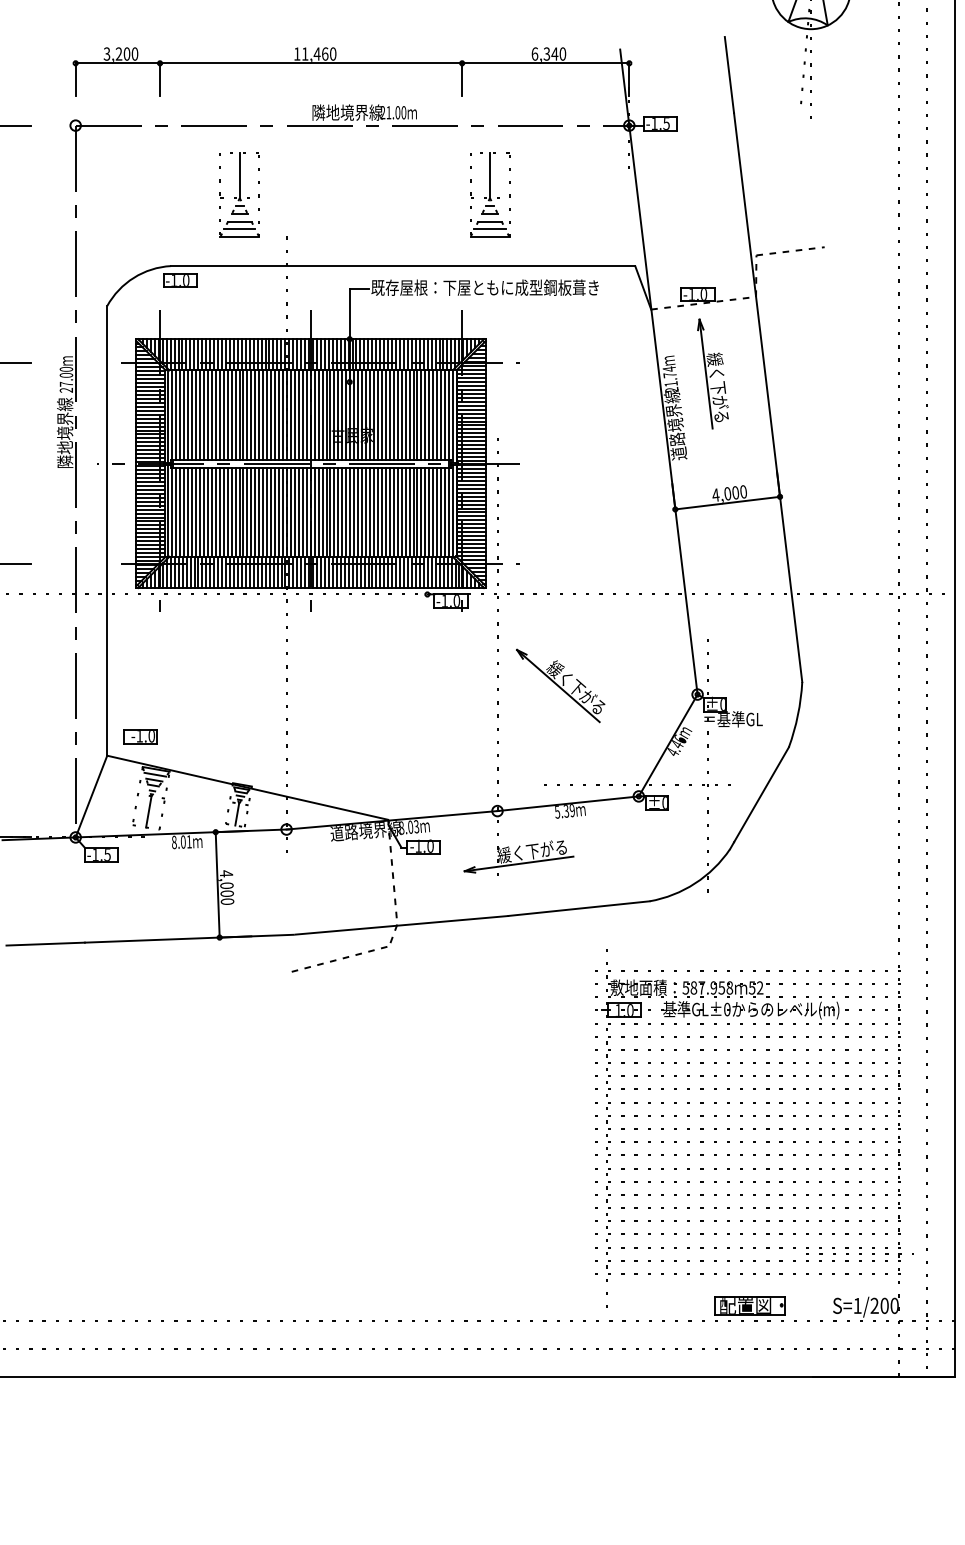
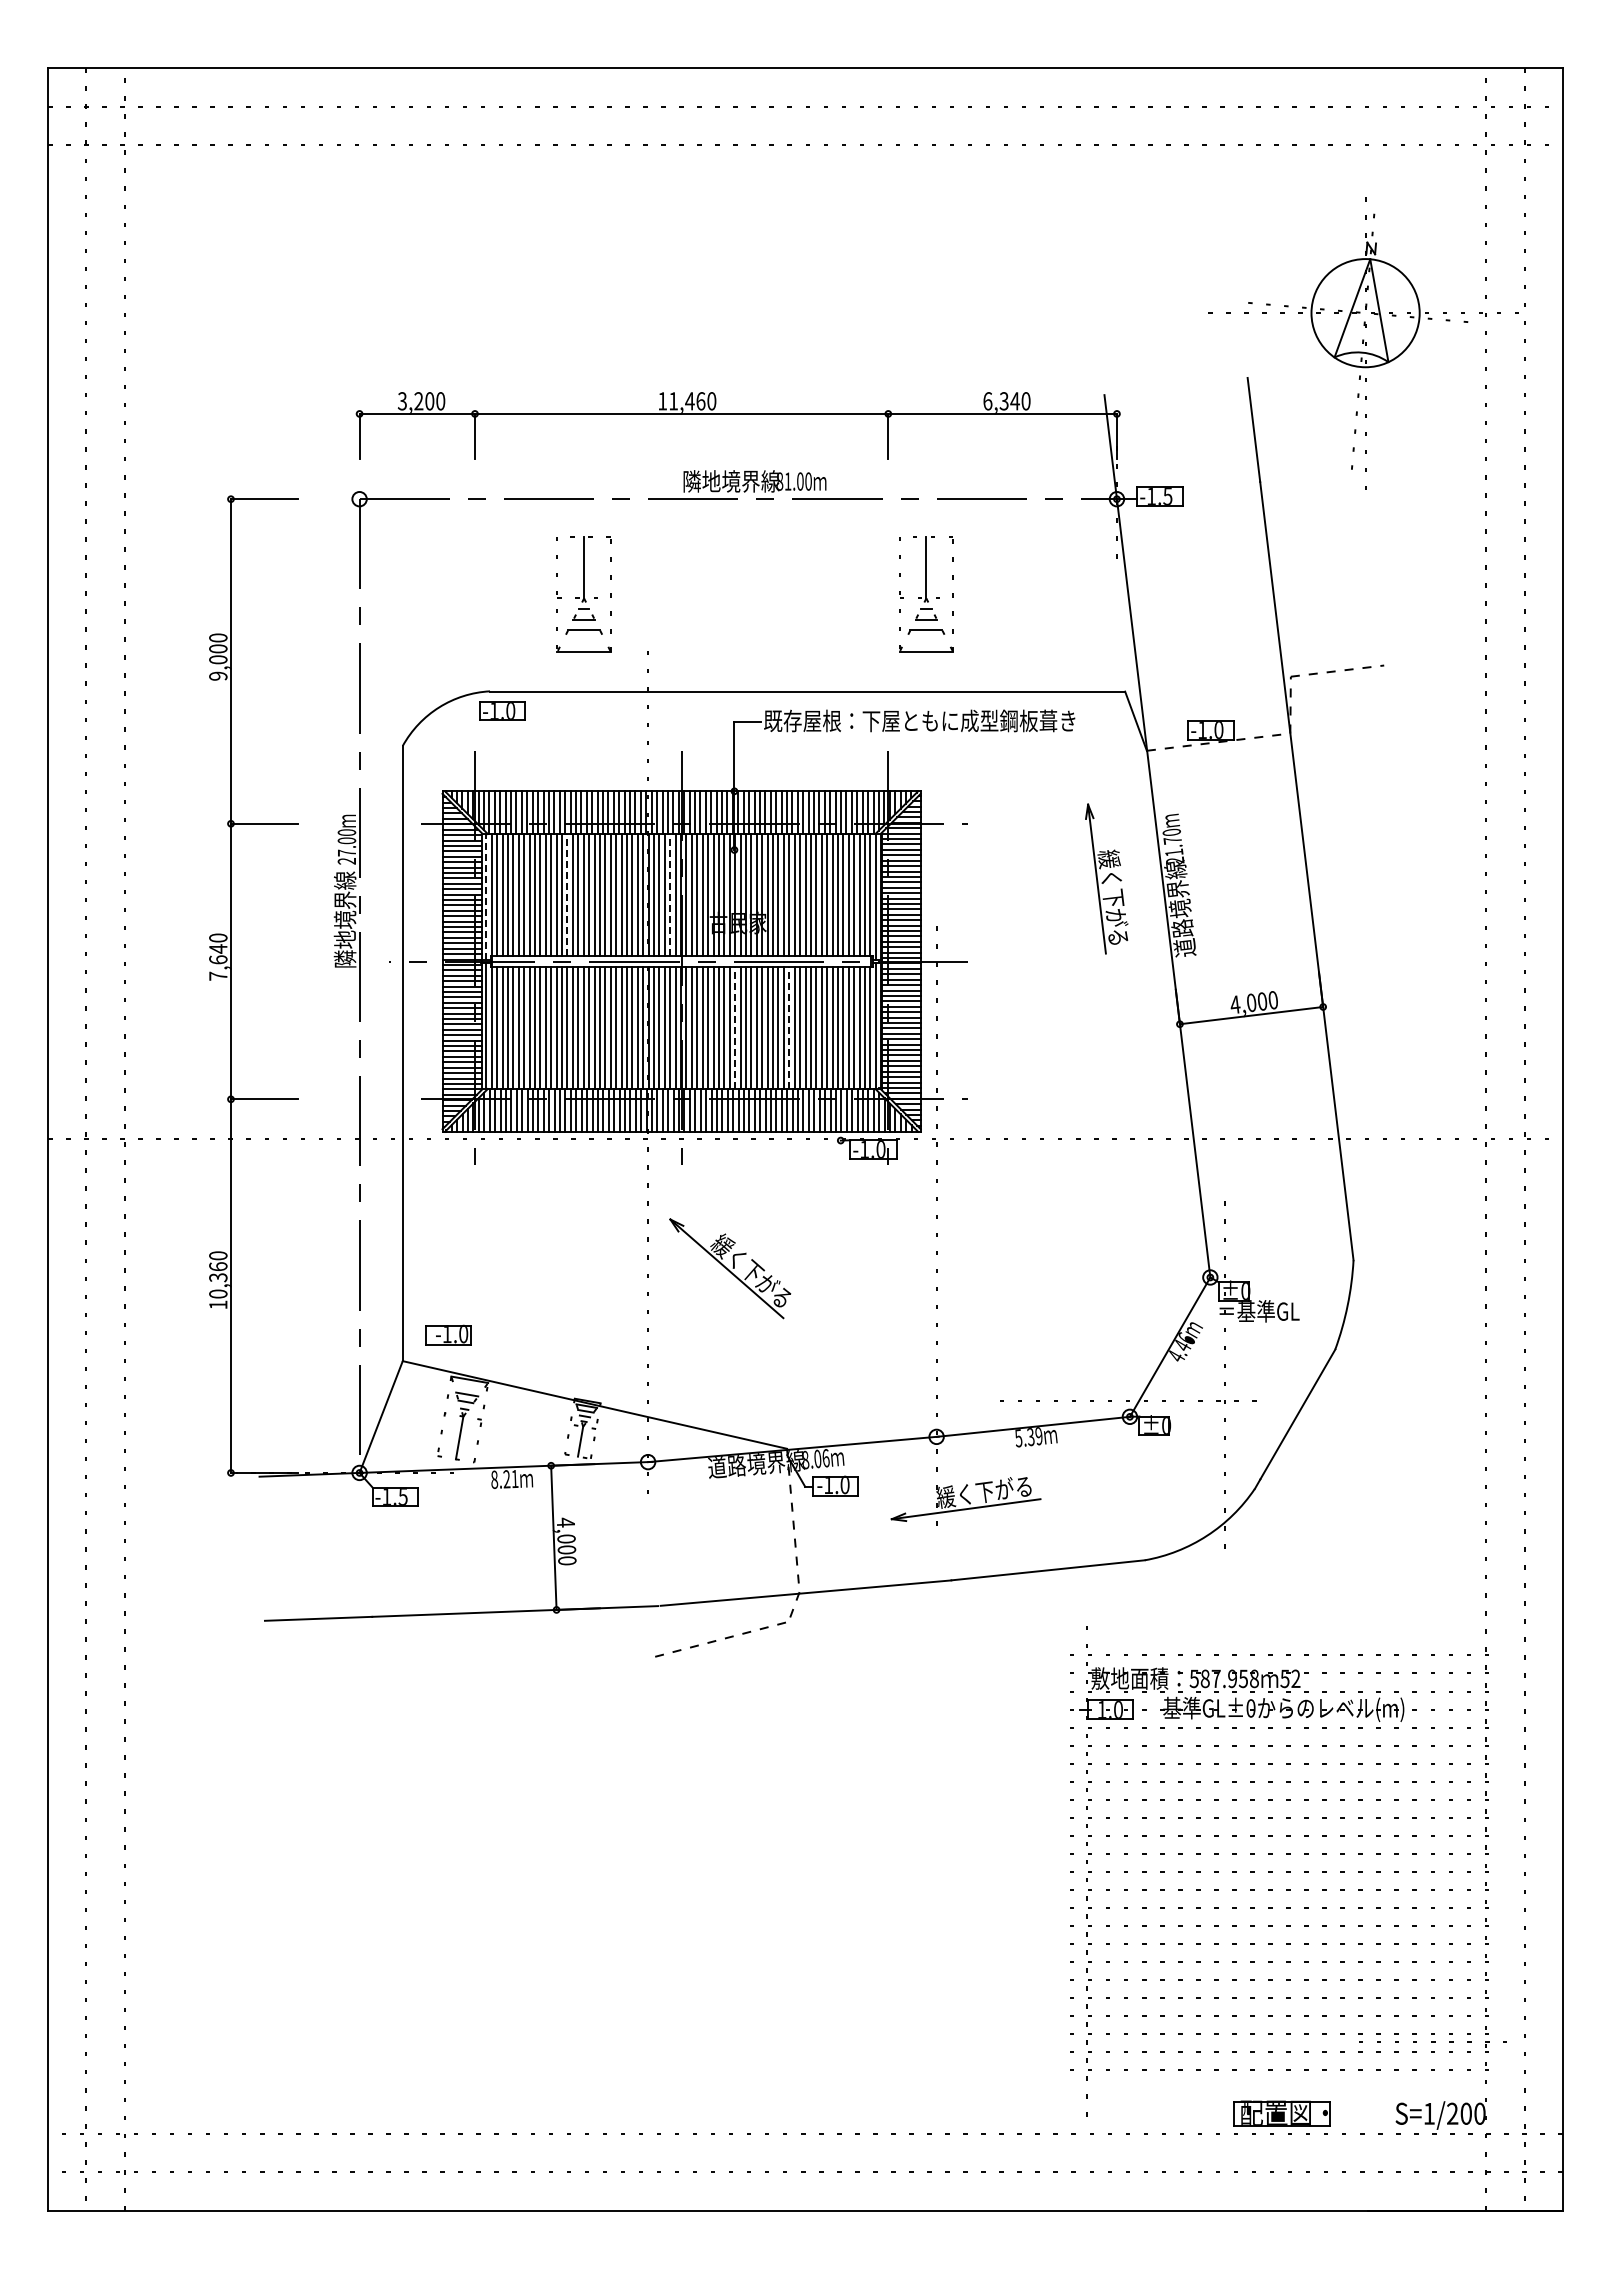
text: (382, 112) -> (779, 481), 21.00 -> 81.00
line: (239, 229) -> (583, 641), removed
line: (490, 229) -> (926, 641), removed
text: (669, 368) -> (1171, 831), 21.74 -> 21.70
part: (713, 373) -> (1106, 878), moved
line: (227, 414) -> (567, 894), solid -> dashed
line: (302, 414) -> (670, 894), solid -> dashed
line: (168, 416) -> (486, 896), solid -> dashed
line: (350, 511) -> (735, 1027), solid -> dashed
line: (389, 511) -> (789, 1027), solid -> dashed
part: (561, 685) -> (730, 1268), moved
line: (155, 774) -> (468, 1386), removed
text: (416, 826) -> (825, 1458), 8.03 -> 8.06
text: (183, 842) -> (506, 1479), 8.01 -> 8.21

